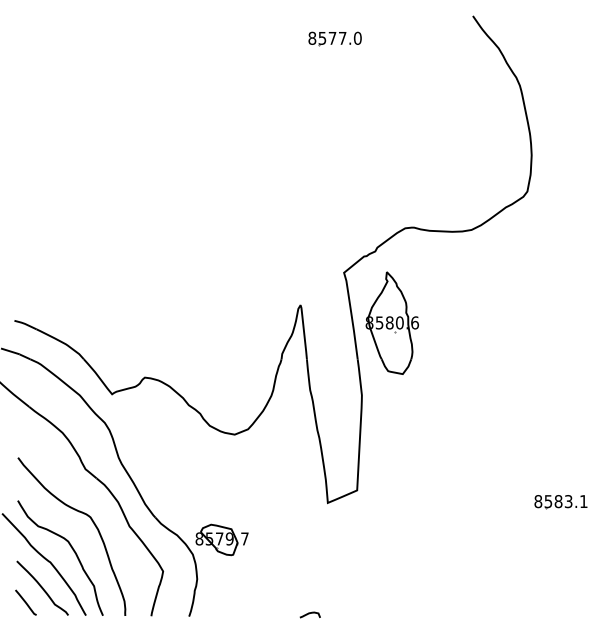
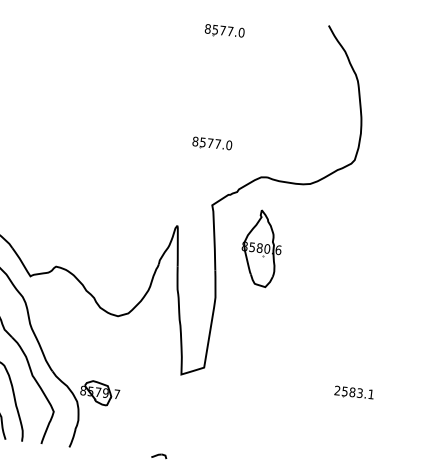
part: (334, 190) -> (211, 143), added
part: (391, 322) -> (261, 247), moved
text: (538, 501) -> (337, 390), 8583.1 -> 2583.1

